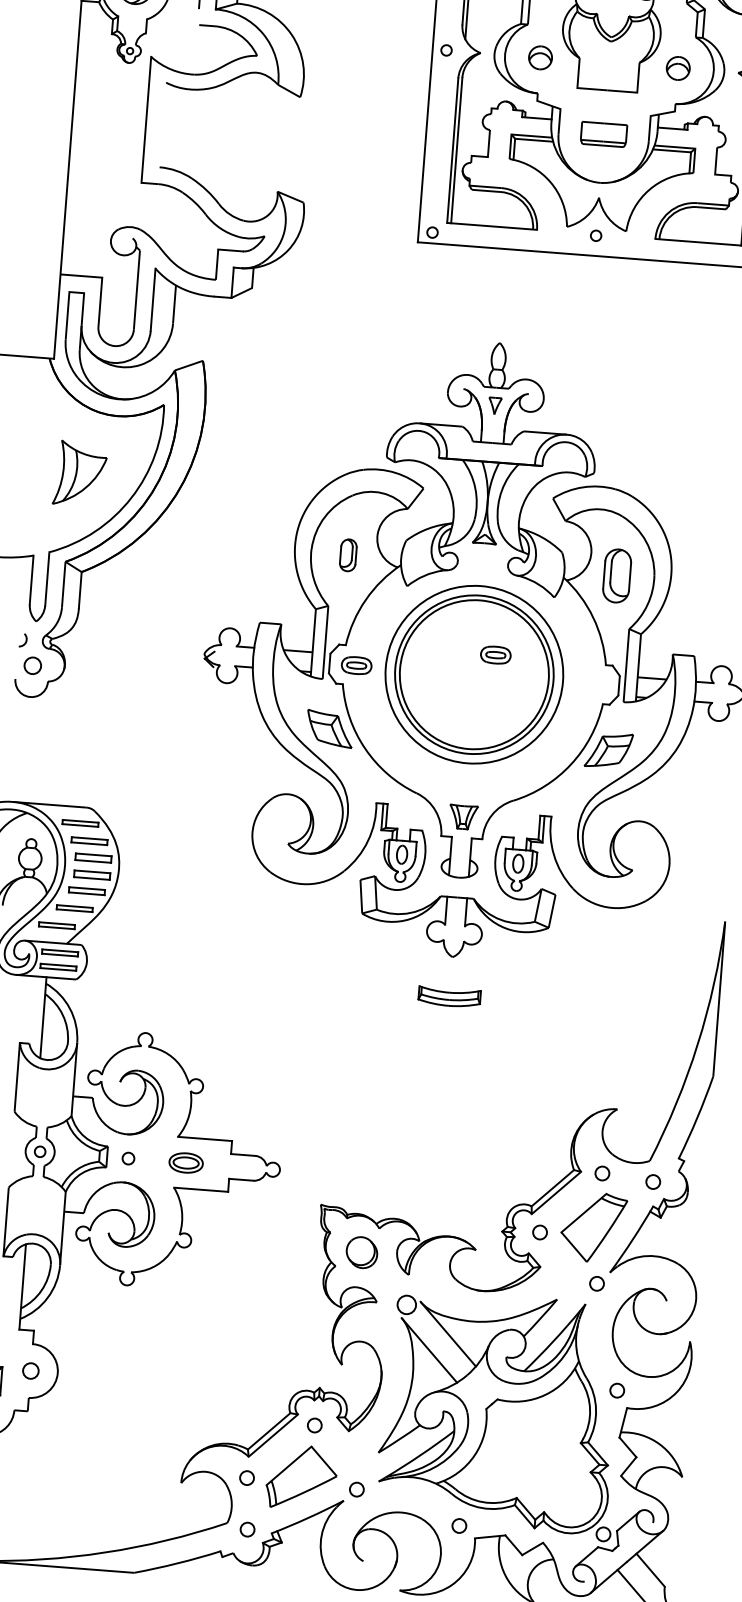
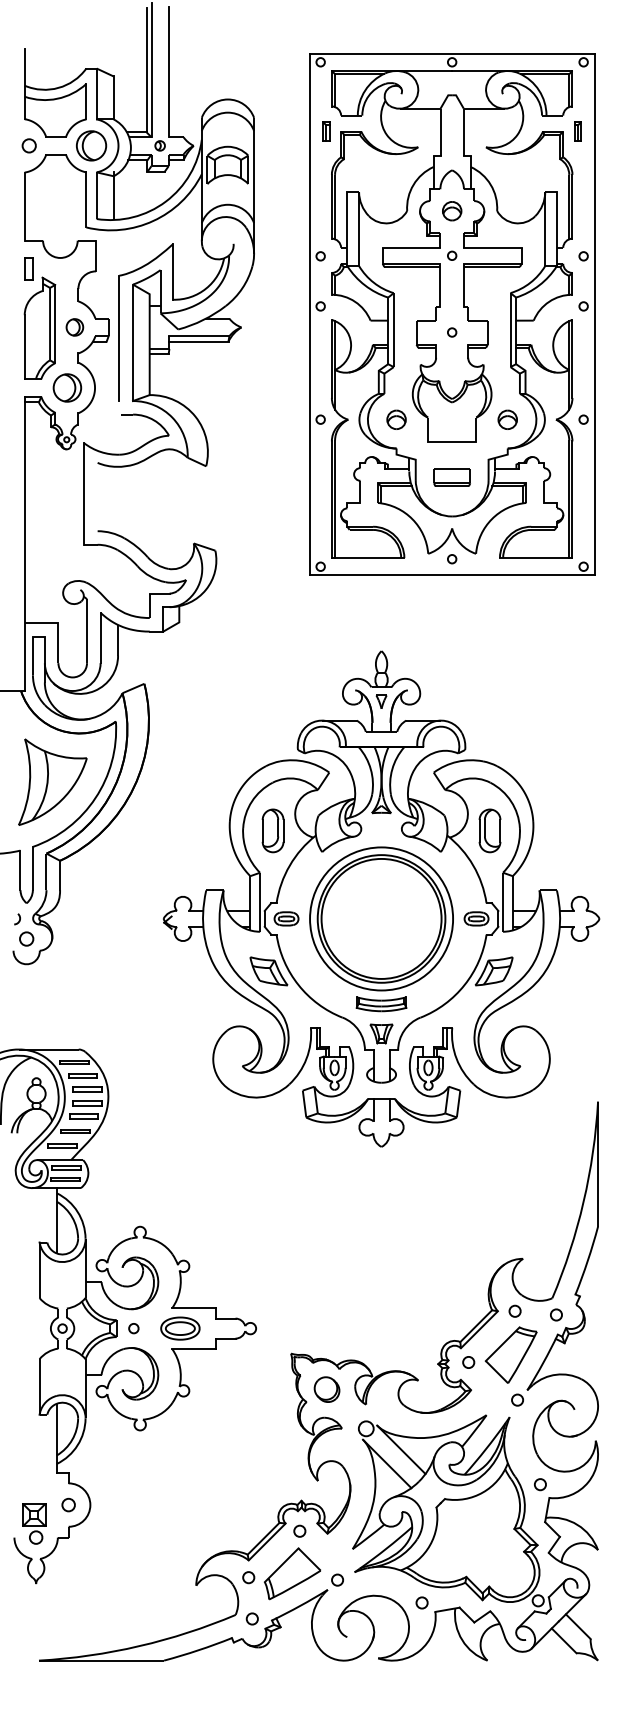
part: (79, 473) -> (52, 781), size x1.67
part: (347, 554) -> (272, 830), size x1.67
part: (495, 654) -> (476, 918), moved
part: (449, 997) -> (381, 1004), moved
part: (186, 1162) -> (180, 1328), size x1.43

